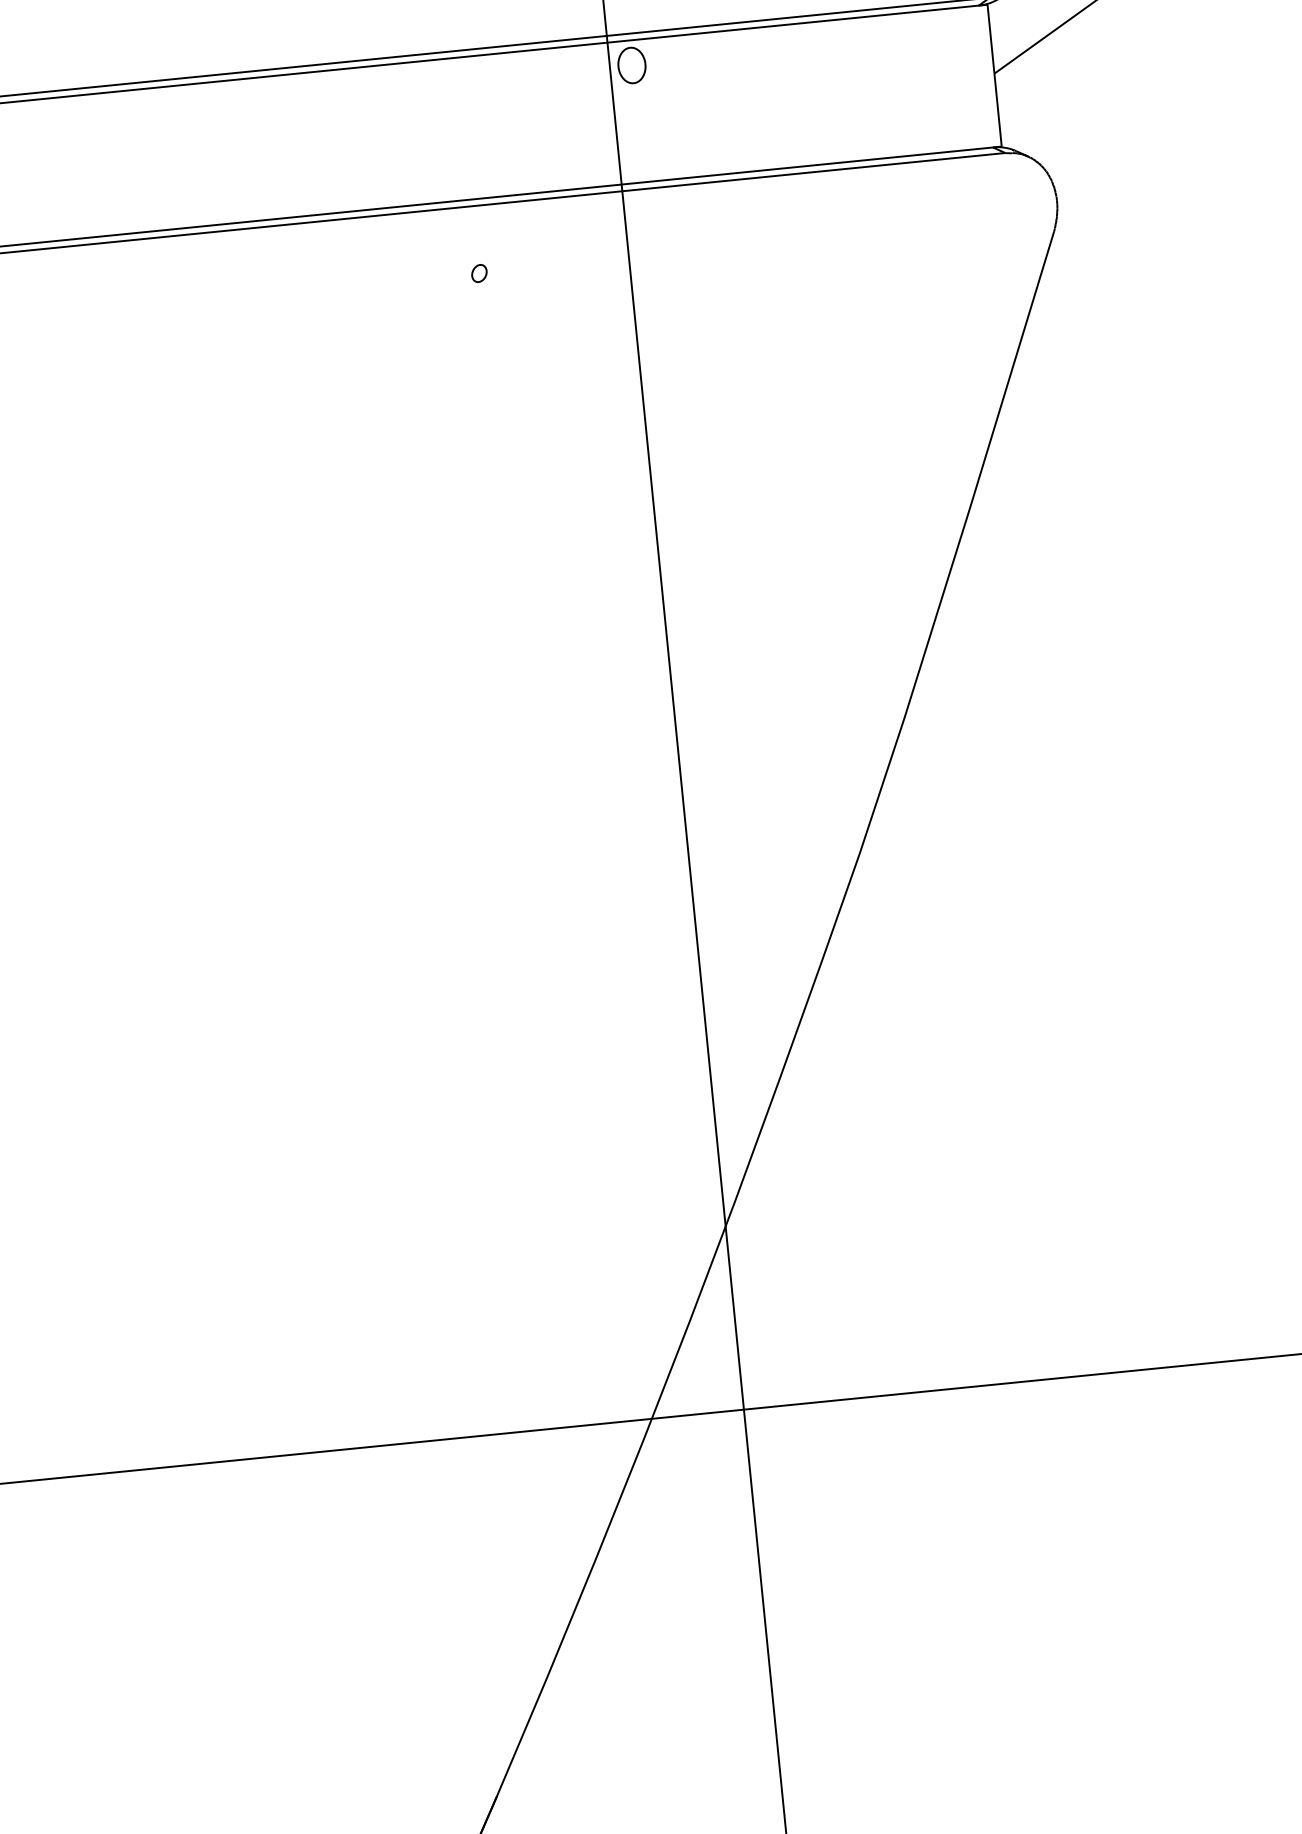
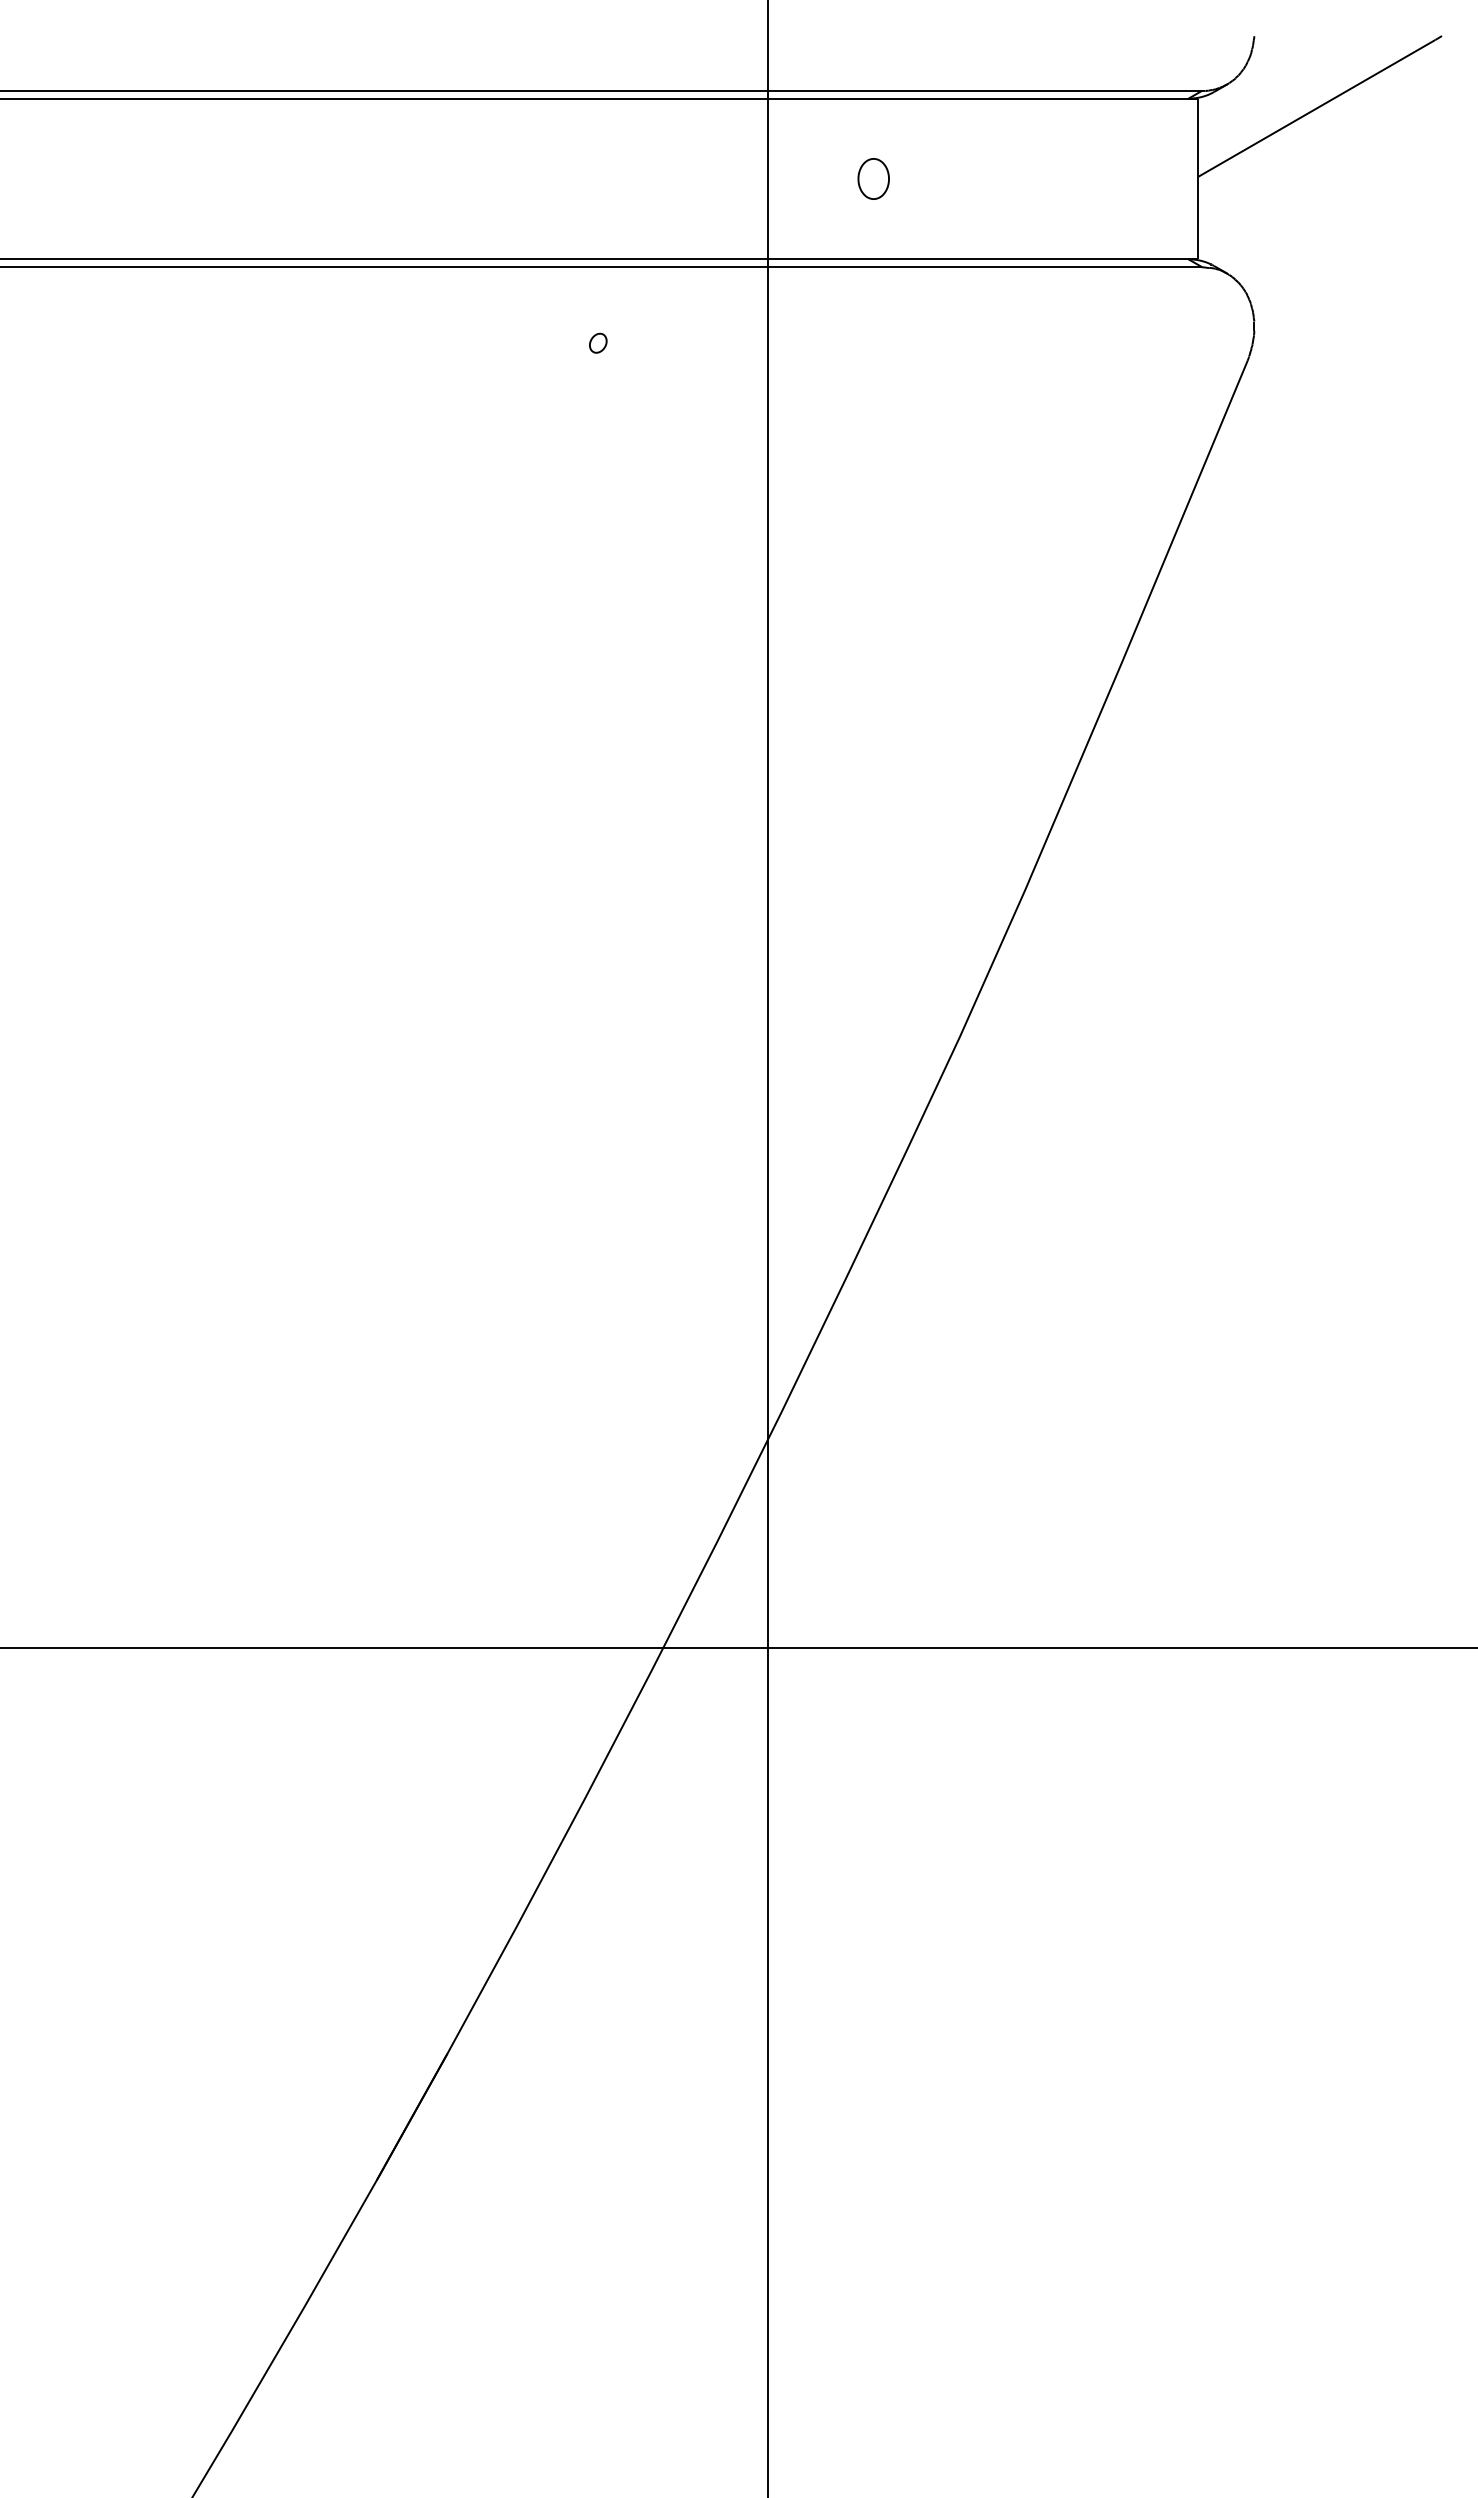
part: (631, 65) -> (873, 178), moved

